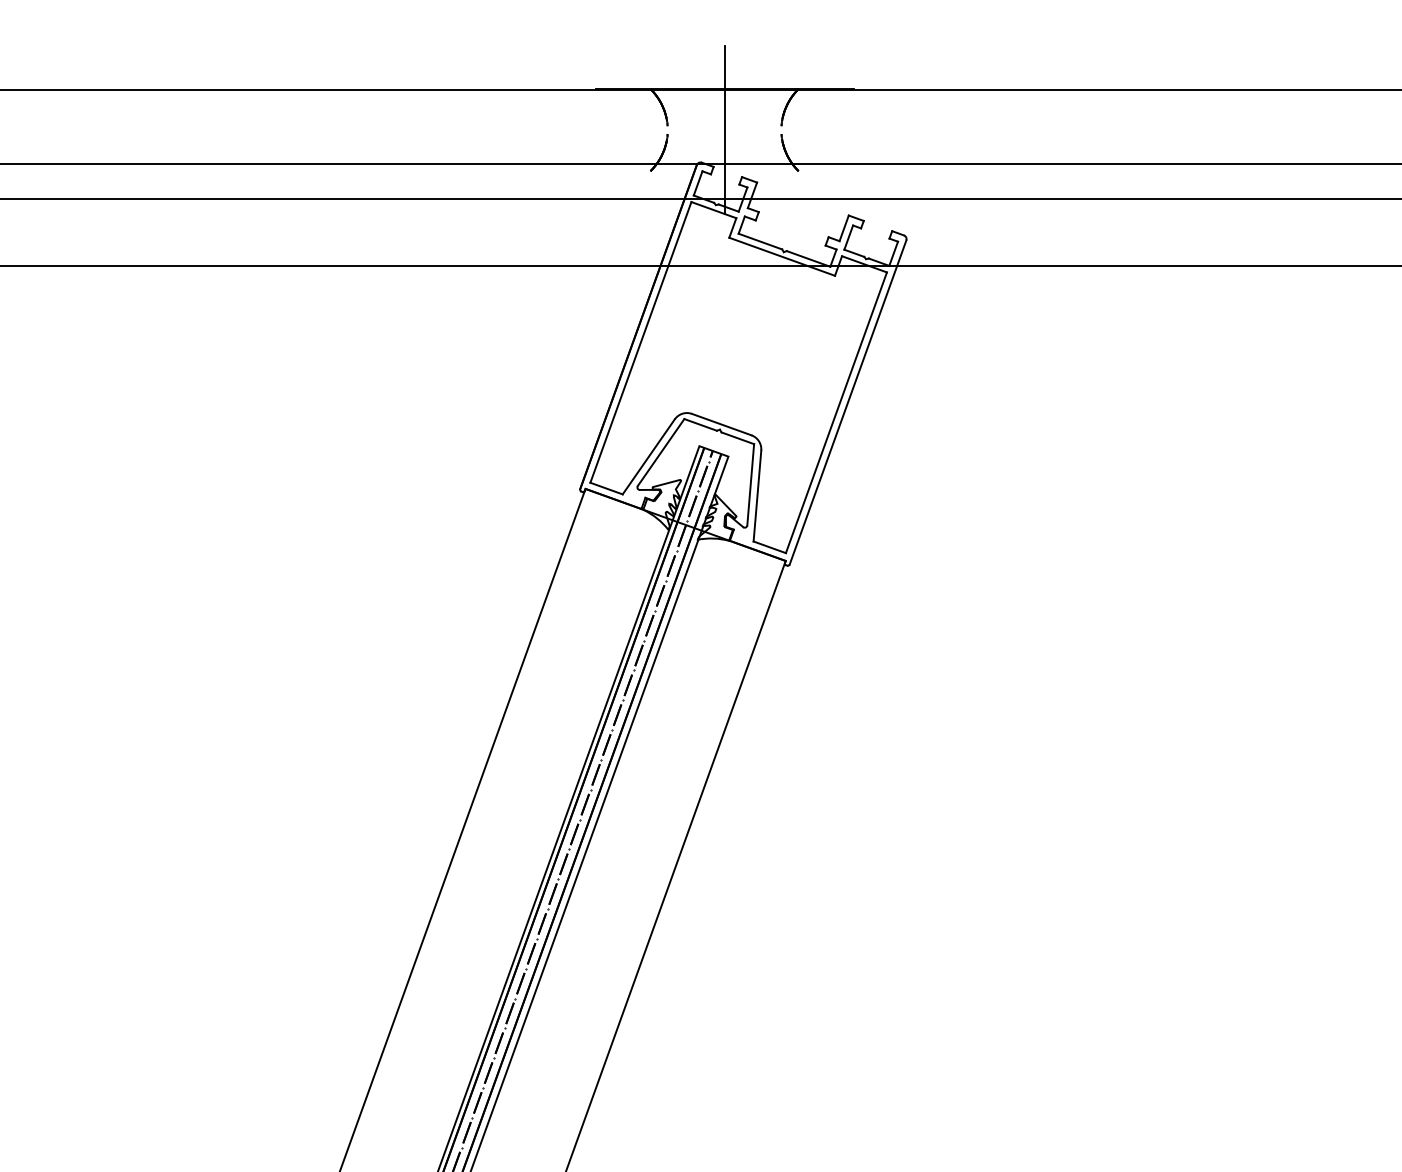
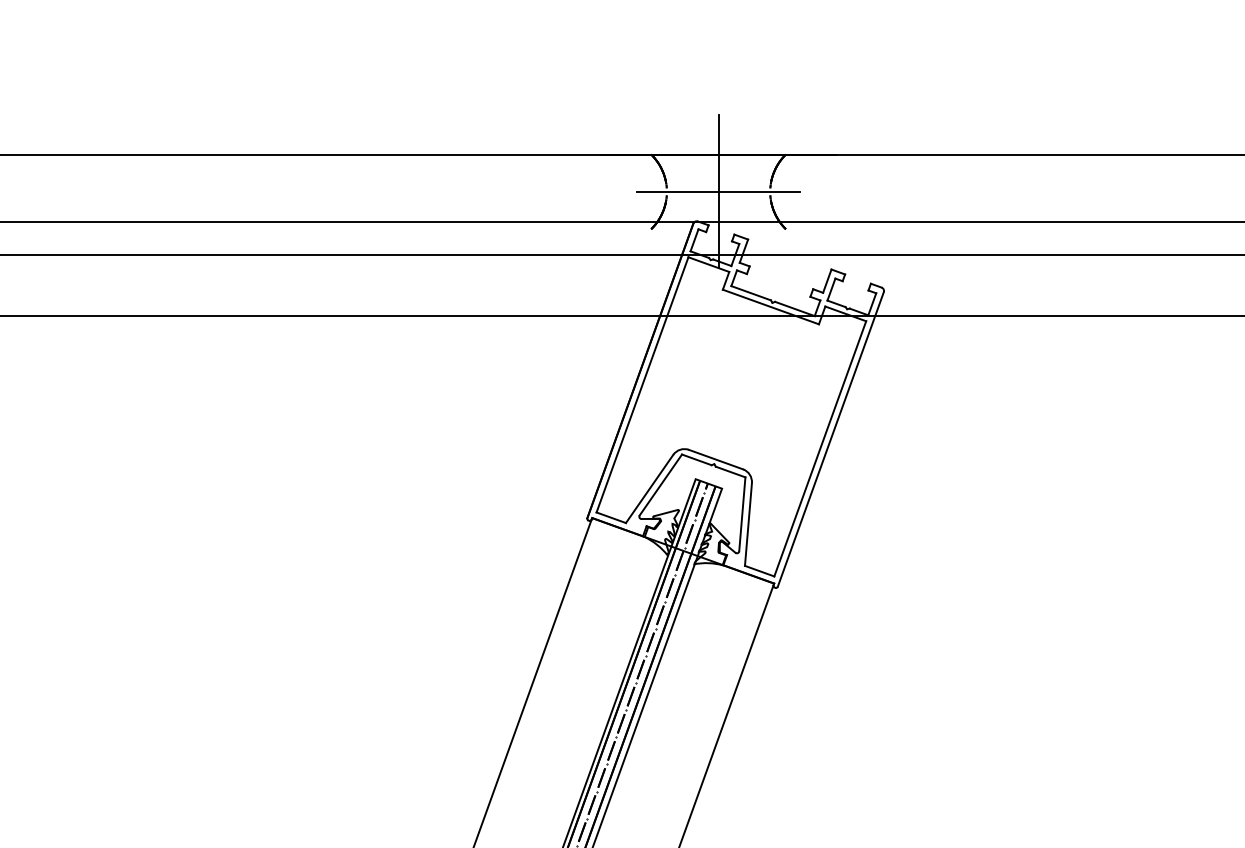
line: (724, 130) -> (718, 192), added

